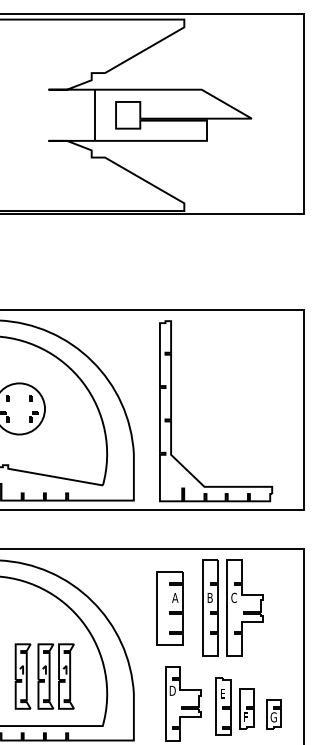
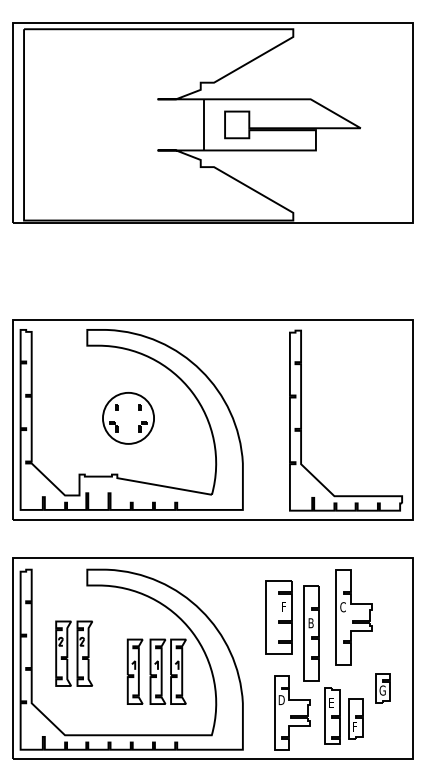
part: (171, 411) -> (301, 420), moved
text: (175, 598) -> (284, 607), A -> F
part: (210, 608) -> (311, 633), moved
part: (44, 676) -> (156, 671), moved
part: (273, 715) -> (382, 688), moved

